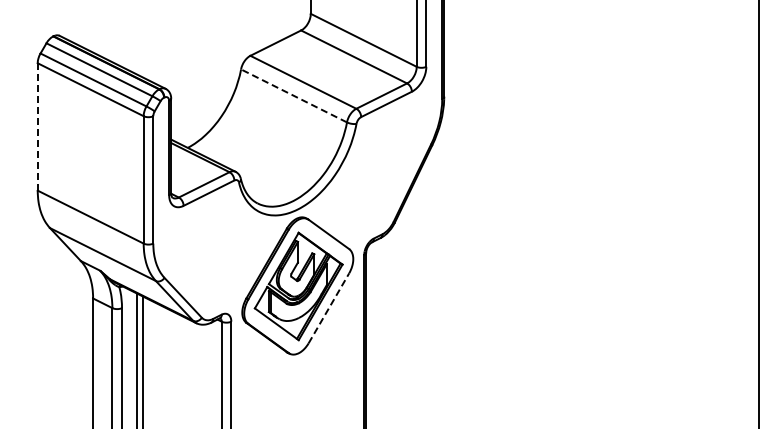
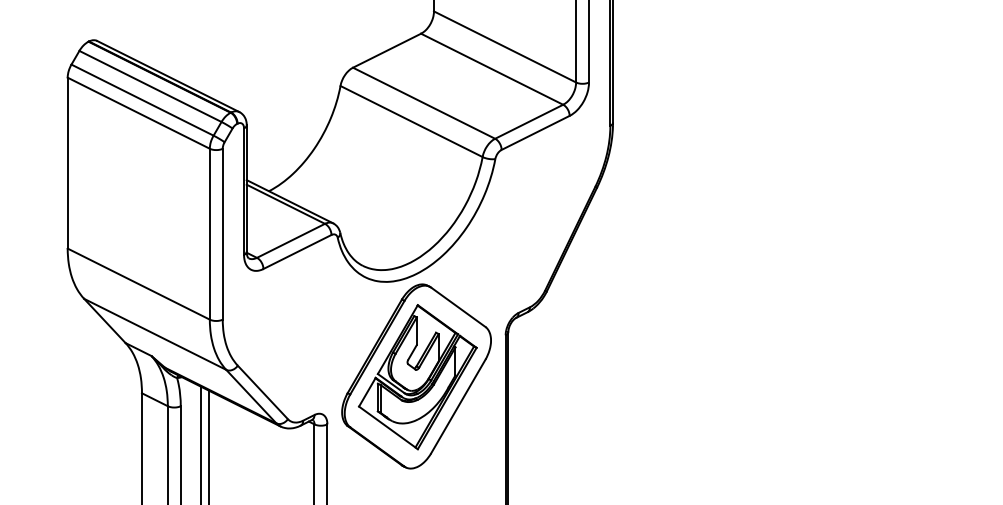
line: (293, 95) -> (410, 120), dashed -> solid
line: (37, 126) -> (67, 162), dashed -> solid
line: (329, 307) -> (459, 405), dashed -> solid

